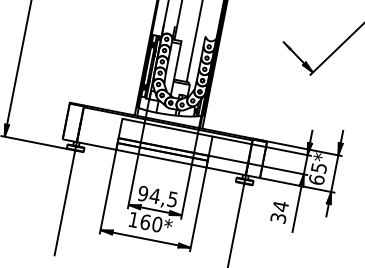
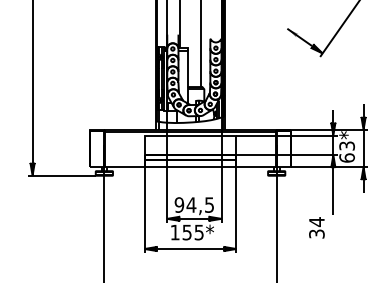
text: (318, 167) -> (346, 145), 65* -> 63*
text: (279, 211) -> (316, 227), moved
text: (150, 223) -> (192, 232), 160* -> 155*

